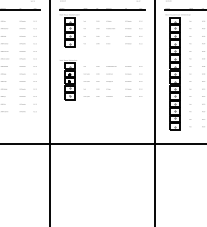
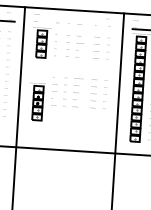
line: (102, 10) -> (73, 25), removed
part: (68, 80) -> (36, 102), moved

